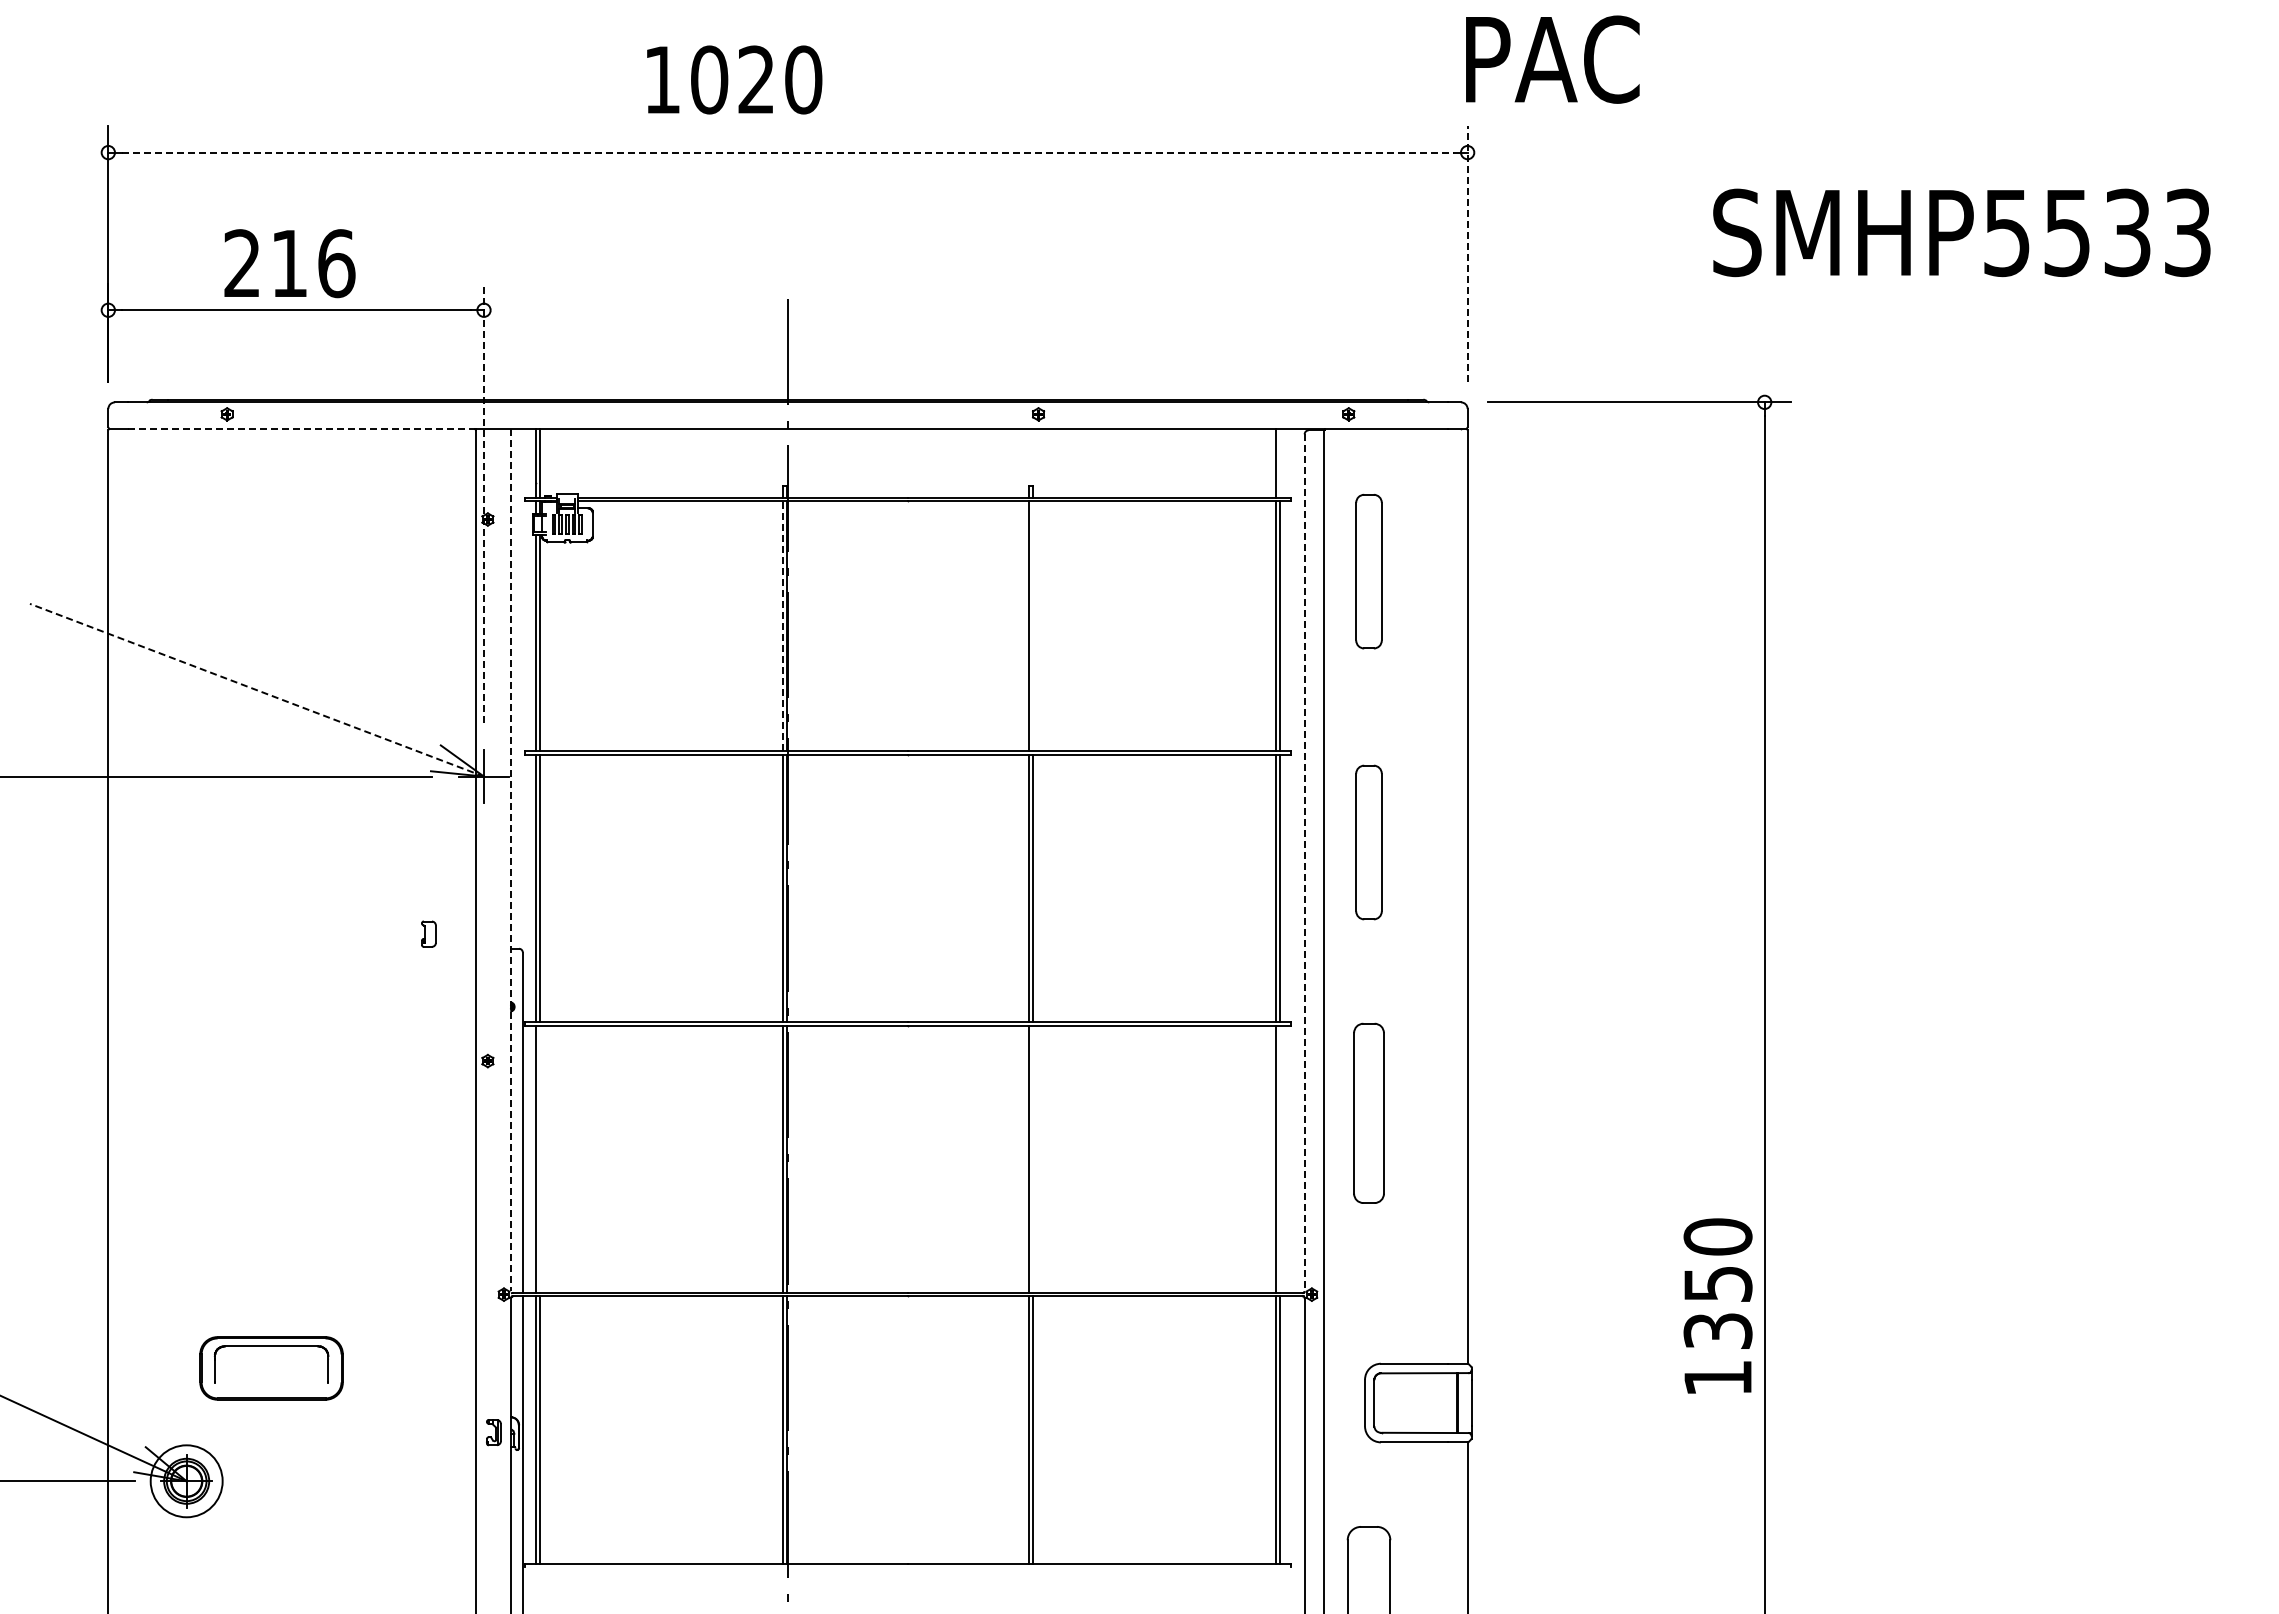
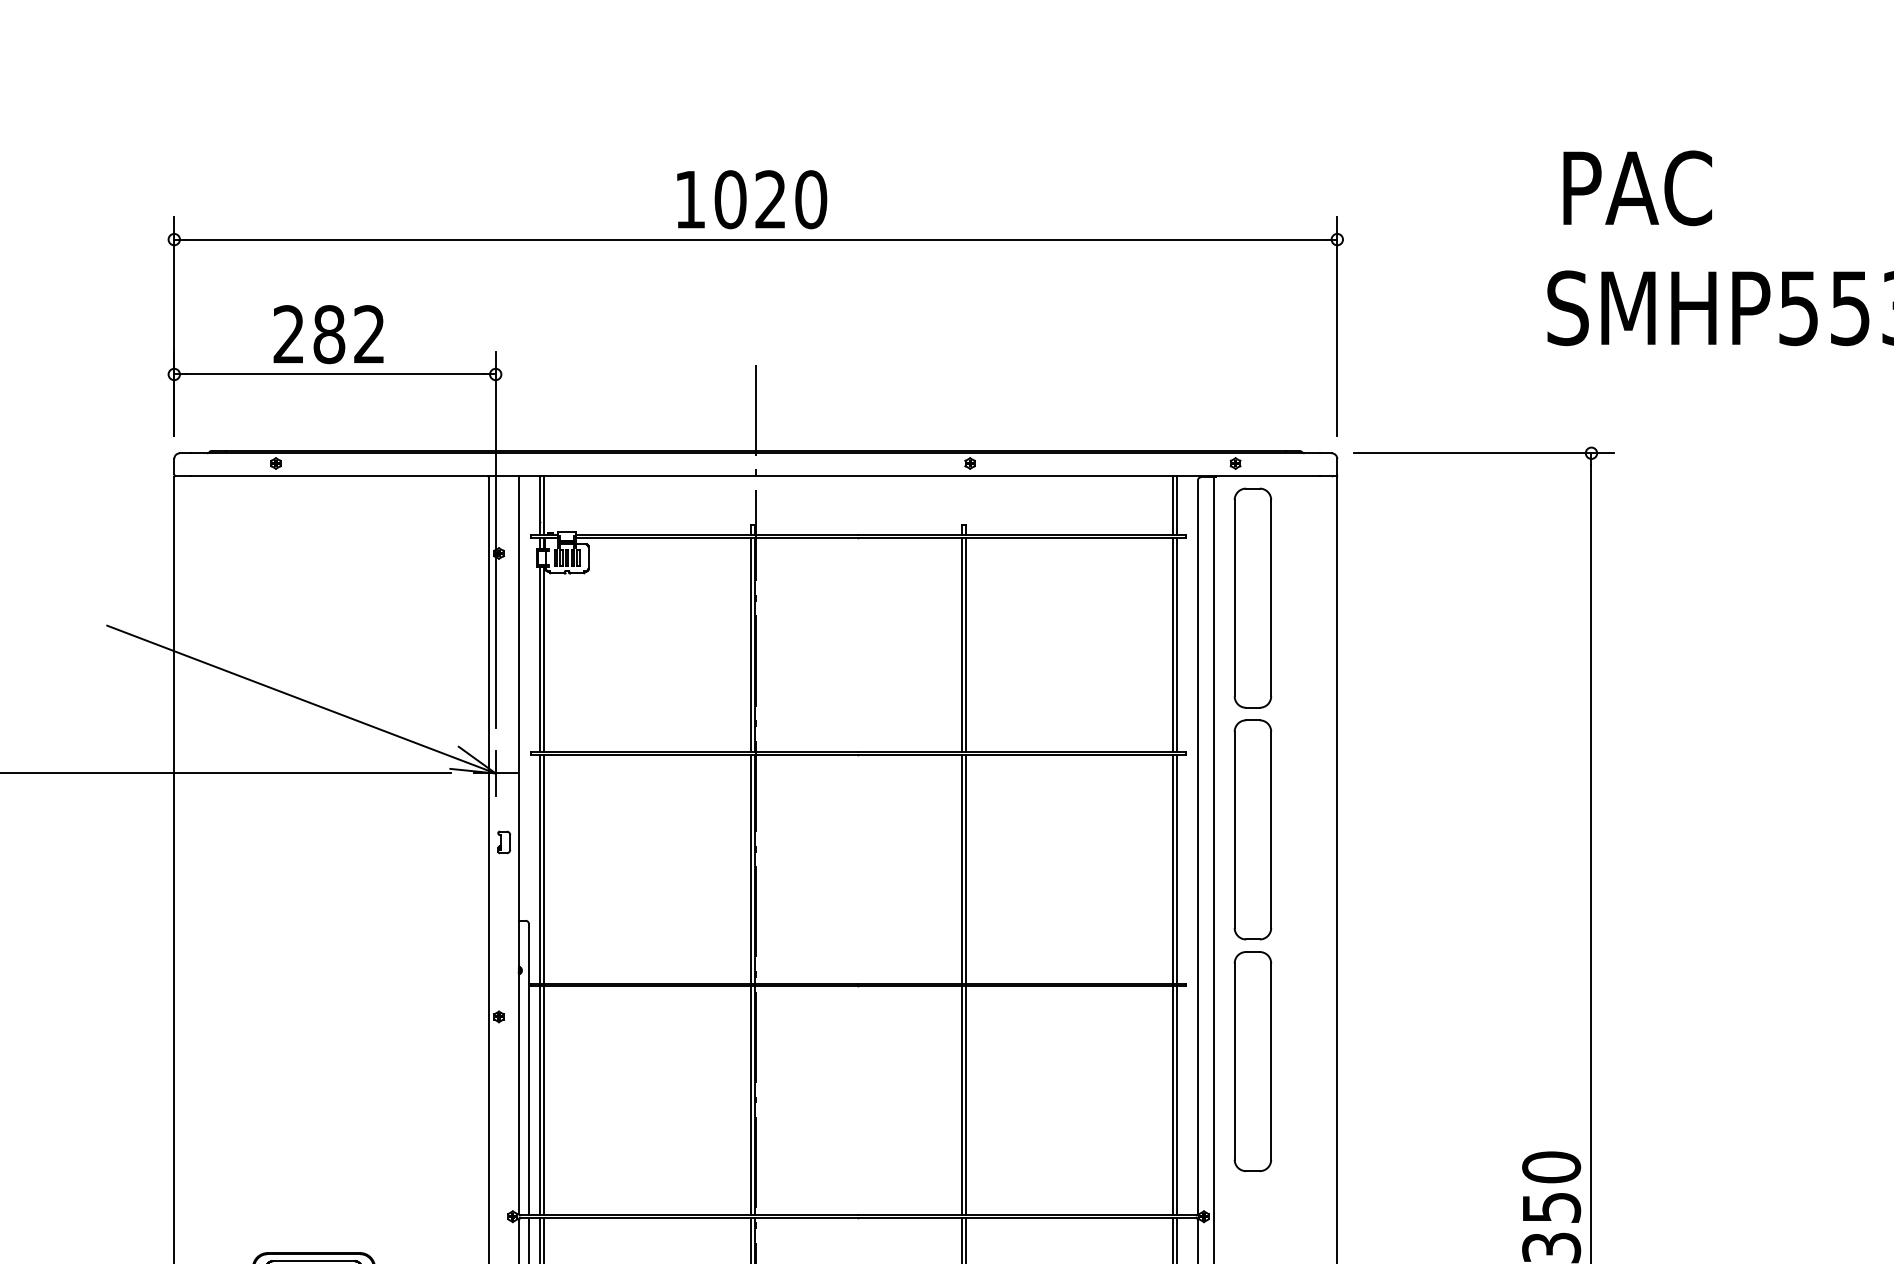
text: (1552, 59) -> (1637, 188), moved
text: (734, 79) -> (751, 199), moved
line: (788, 152) -> (756, 239), dashed -> solid
line: (1467, 253) -> (1337, 325), dashed -> solid
text: (313, 263) -> (349, 334), 216 -> 282
line: (301, 429) -> (339, 476), dashed -> solid
line: (1279, 463) -> (1176, 505), added
line: (484, 503) -> (496, 539), dashed -> solid
part: (1368, 571) -> (1252, 597), size x1.67
line: (782, 625) -> (751, 644), dashed -> solid
line: (1033, 625) -> (965, 644), added
line: (256, 690) -> (301, 699), dashed -> solid
part: (1368, 842) -> (1252, 829), size x1.67
line: (511, 860) -> (519, 845), dashed -> solid
line: (1304, 863) -> (1197, 847), dashed -> solid
part: (428, 933) -> (503, 841), moved
part: (1368, 1113) -> (1252, 1061), size x1.43
line: (540, 1159) -> (544, 1101), added
line: (1033, 1159) -> (965, 1101), added
line: (1279, 1159) -> (1176, 1101), added

